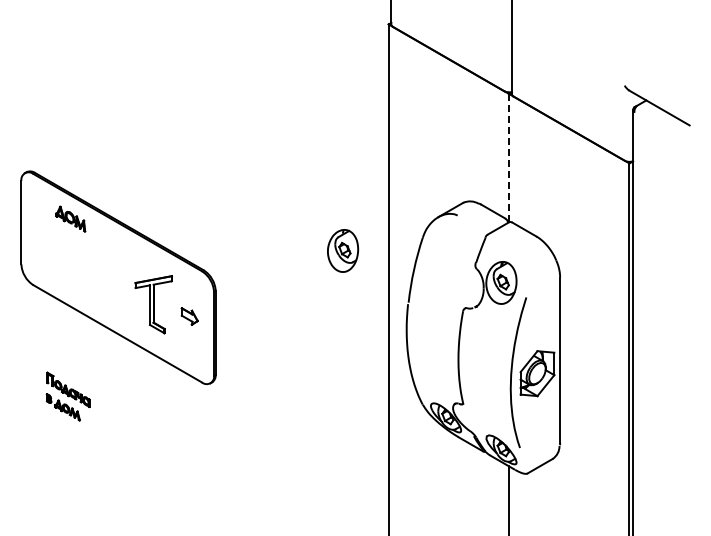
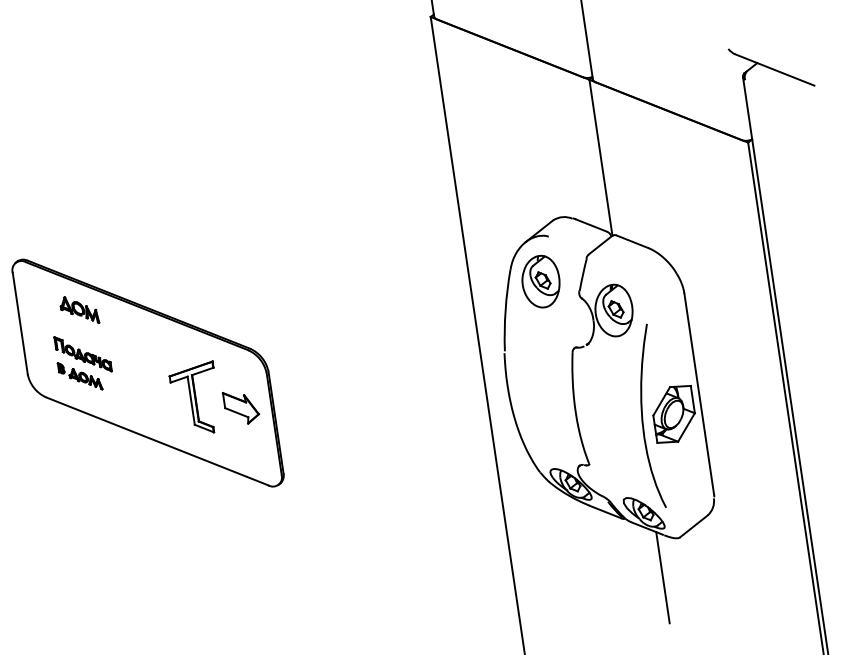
line: (509, 158) -> (601, 158), dashed -> solid
part: (343, 250) -> (541, 281), moved
part: (189, 316) -> (241, 407), size x1.67
part: (67, 396) -> (83, 362), moved

